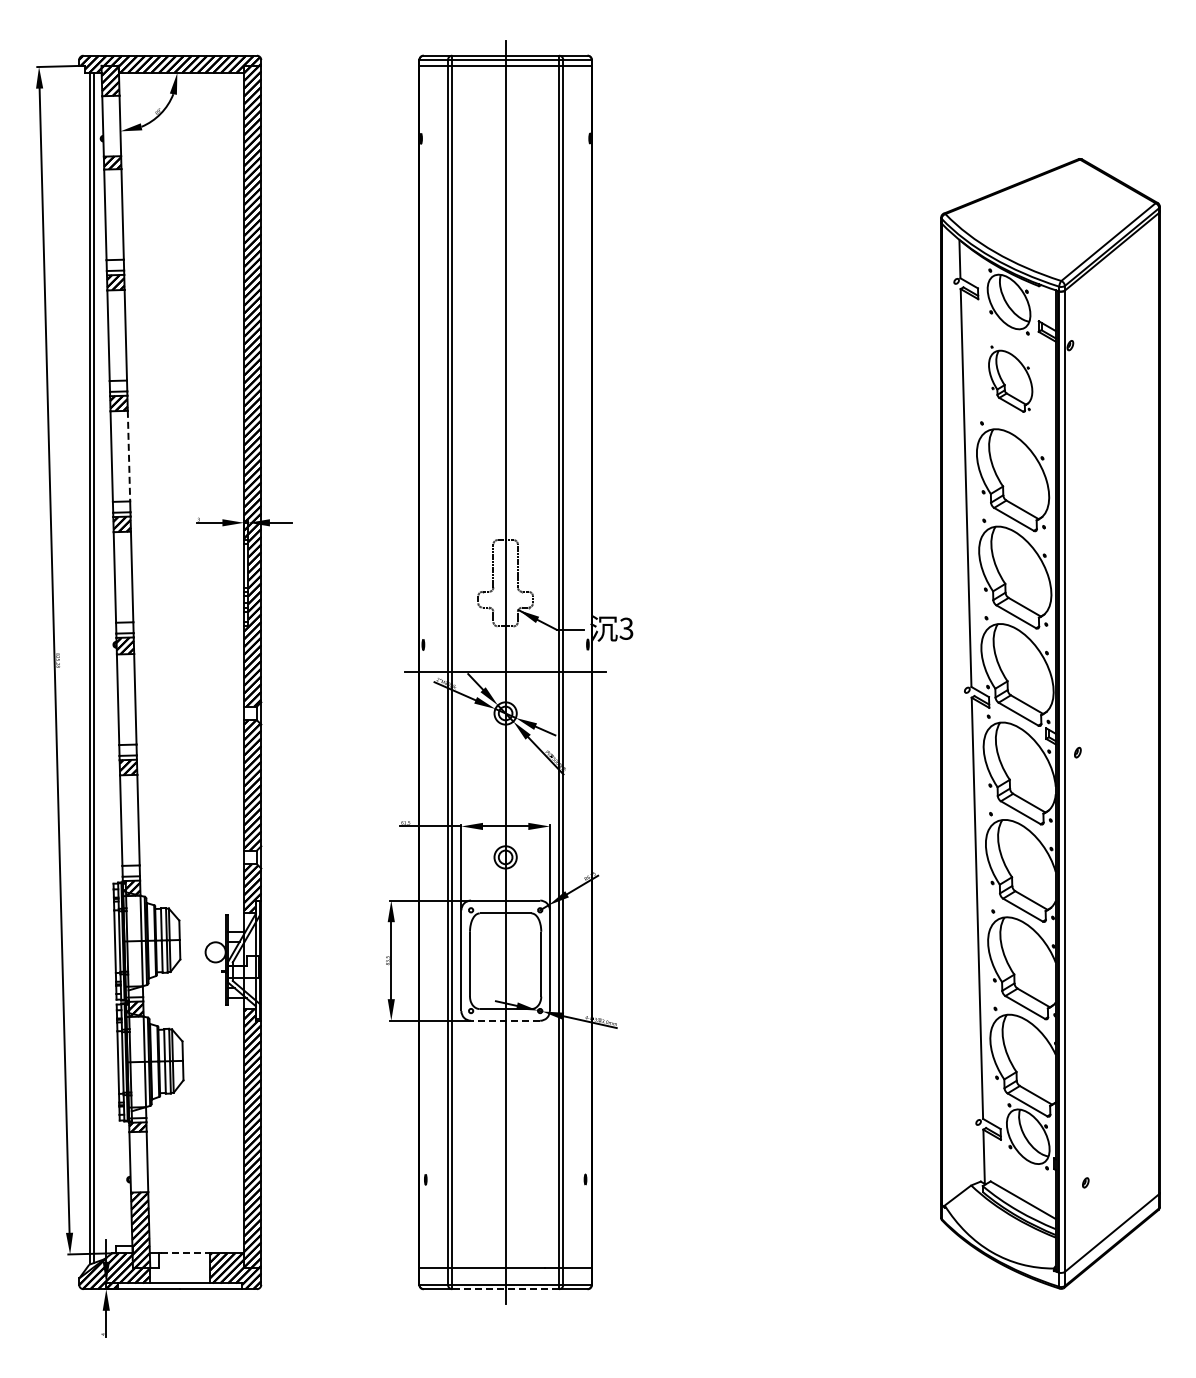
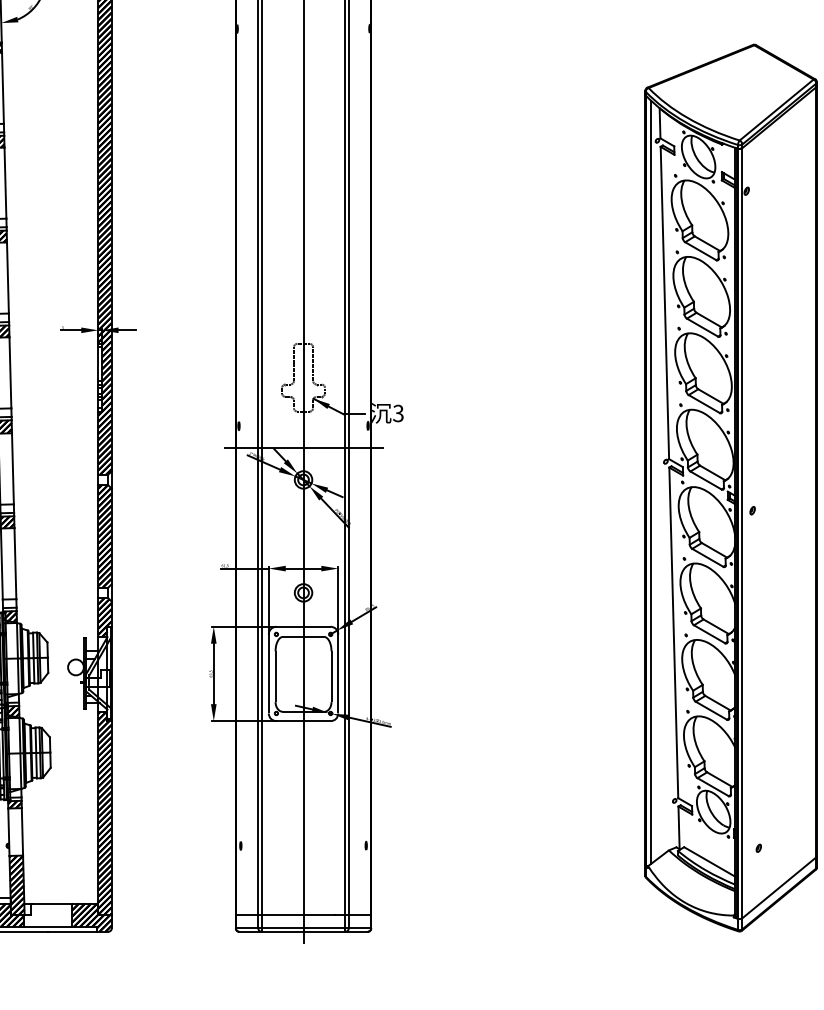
part: (1010, 378) -> (699, 217), size x1.67
line: (129, 456) -> (8, 278), dashed -> solid
line: (948, 716) -> (651, 482), added
line: (505, 1020) -> (303, 720), dashed -> solid
line: (186, 1253) -> (53, 903), dashed -> solid
line: (505, 1289) -> (303, 932), dashed -> solid

